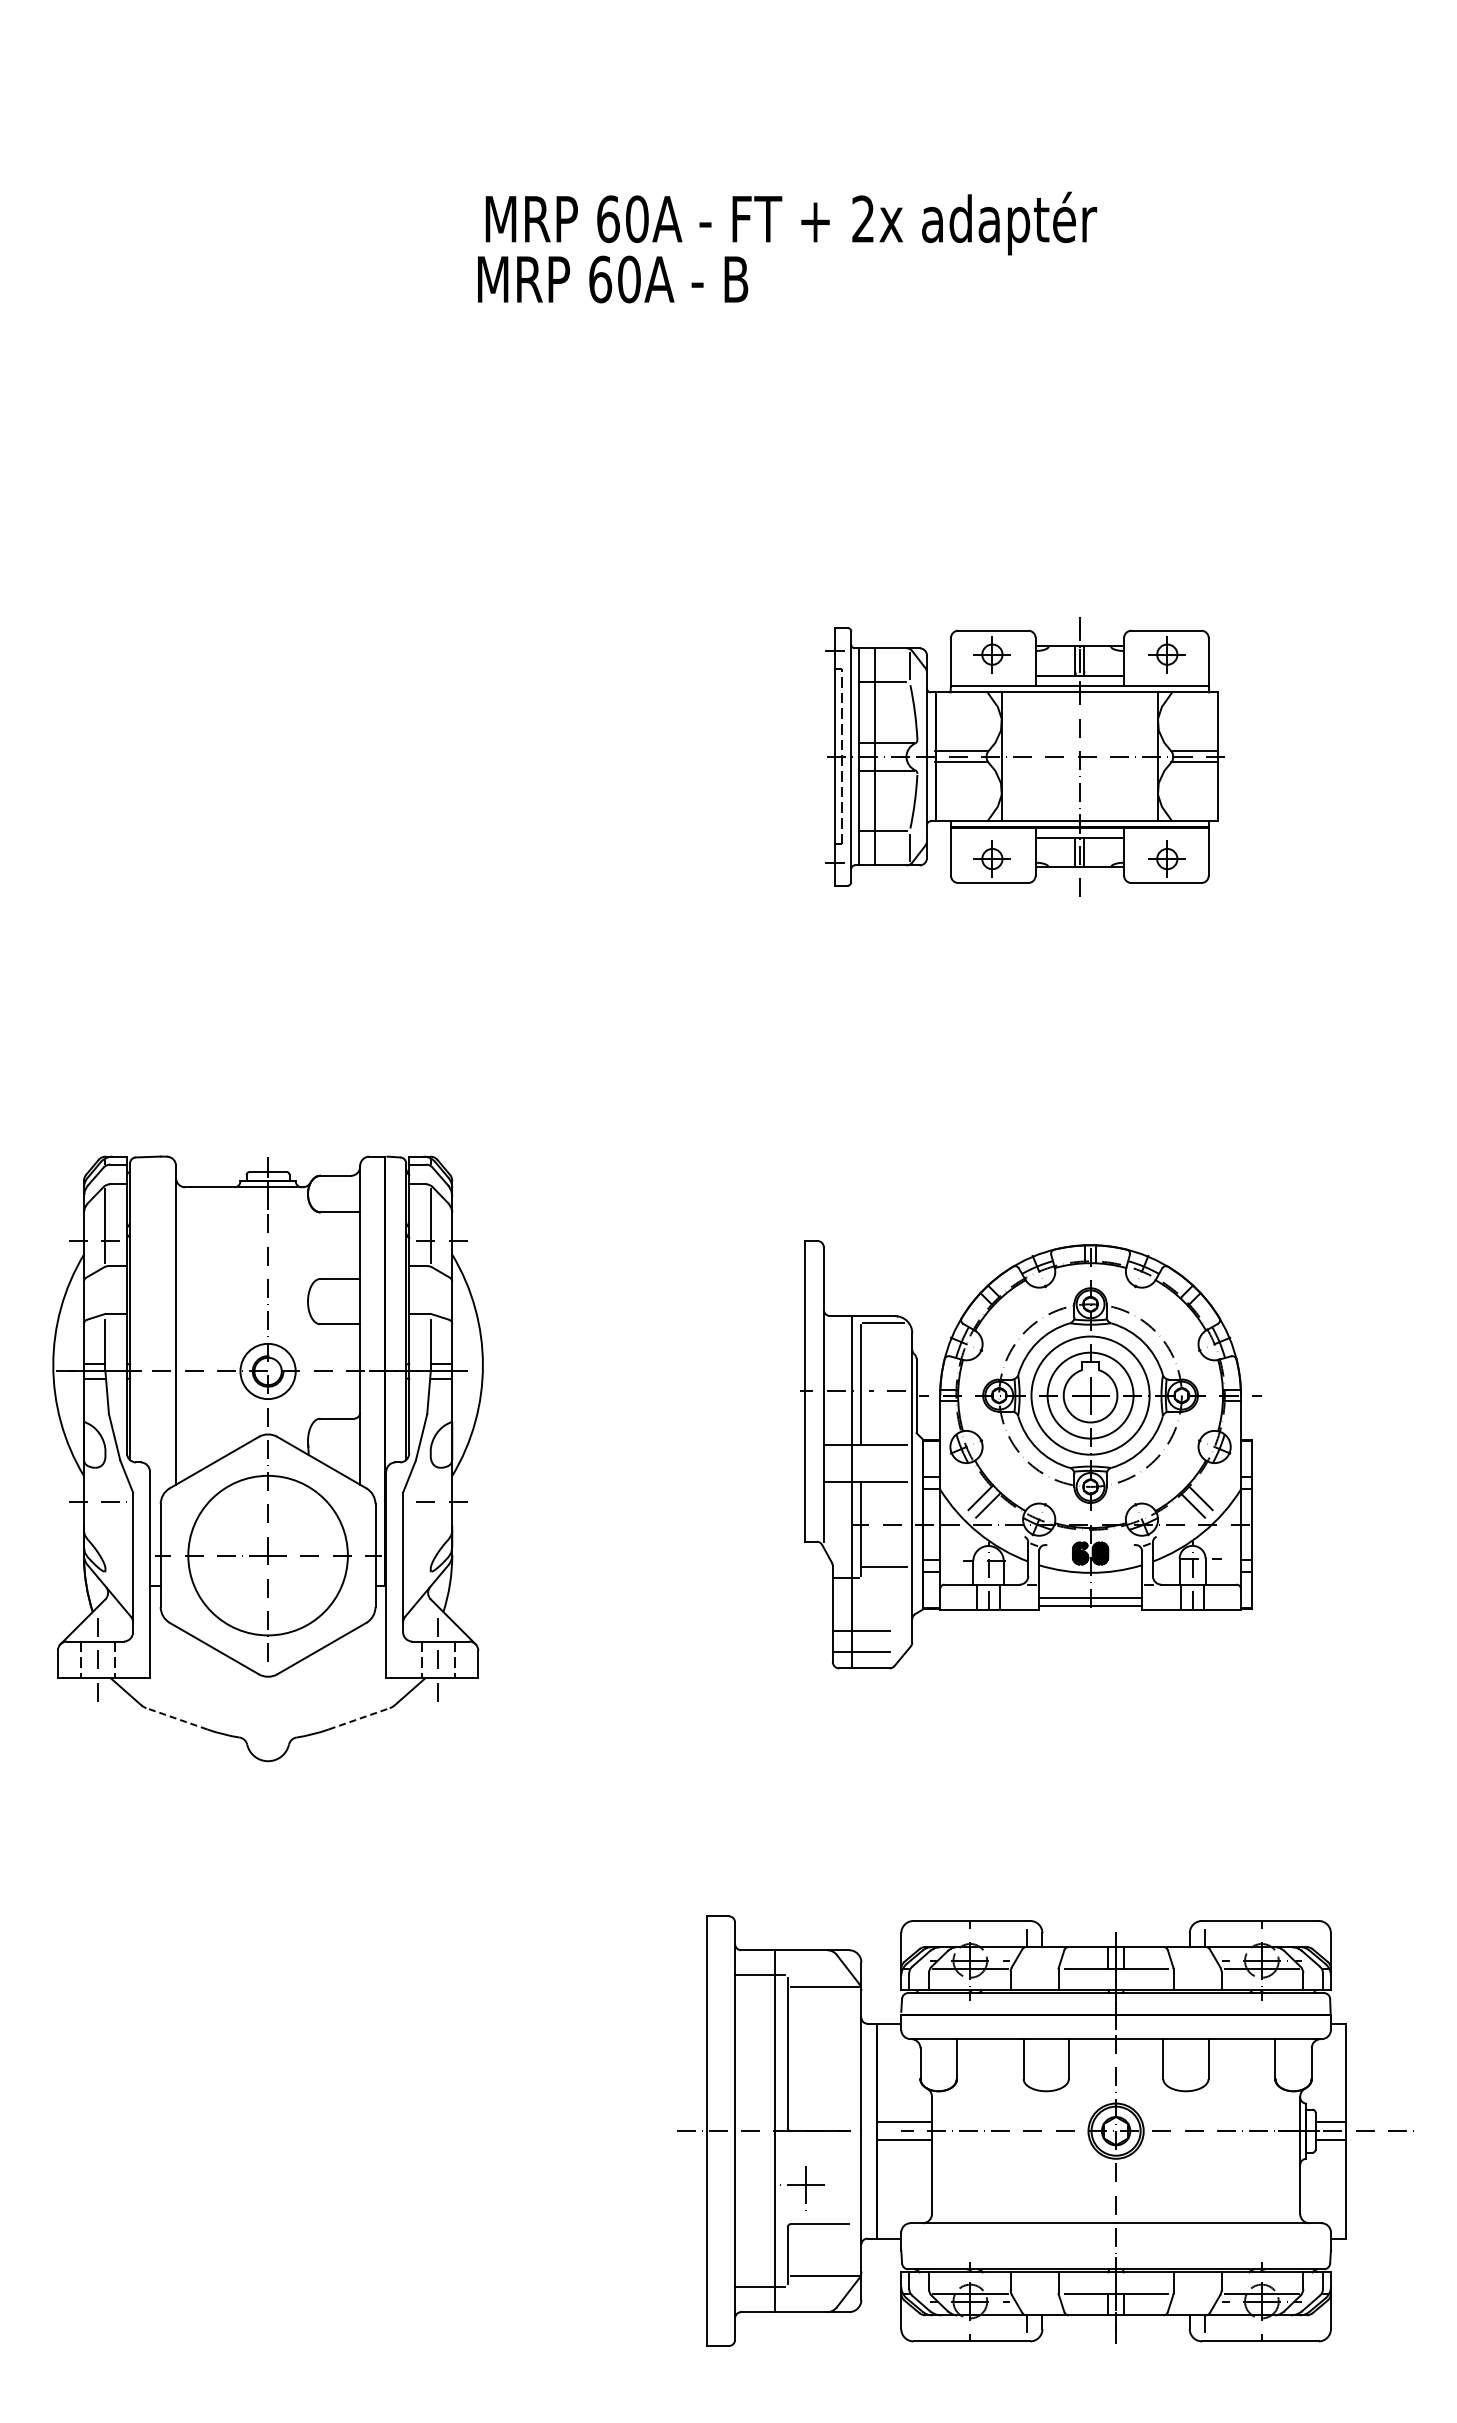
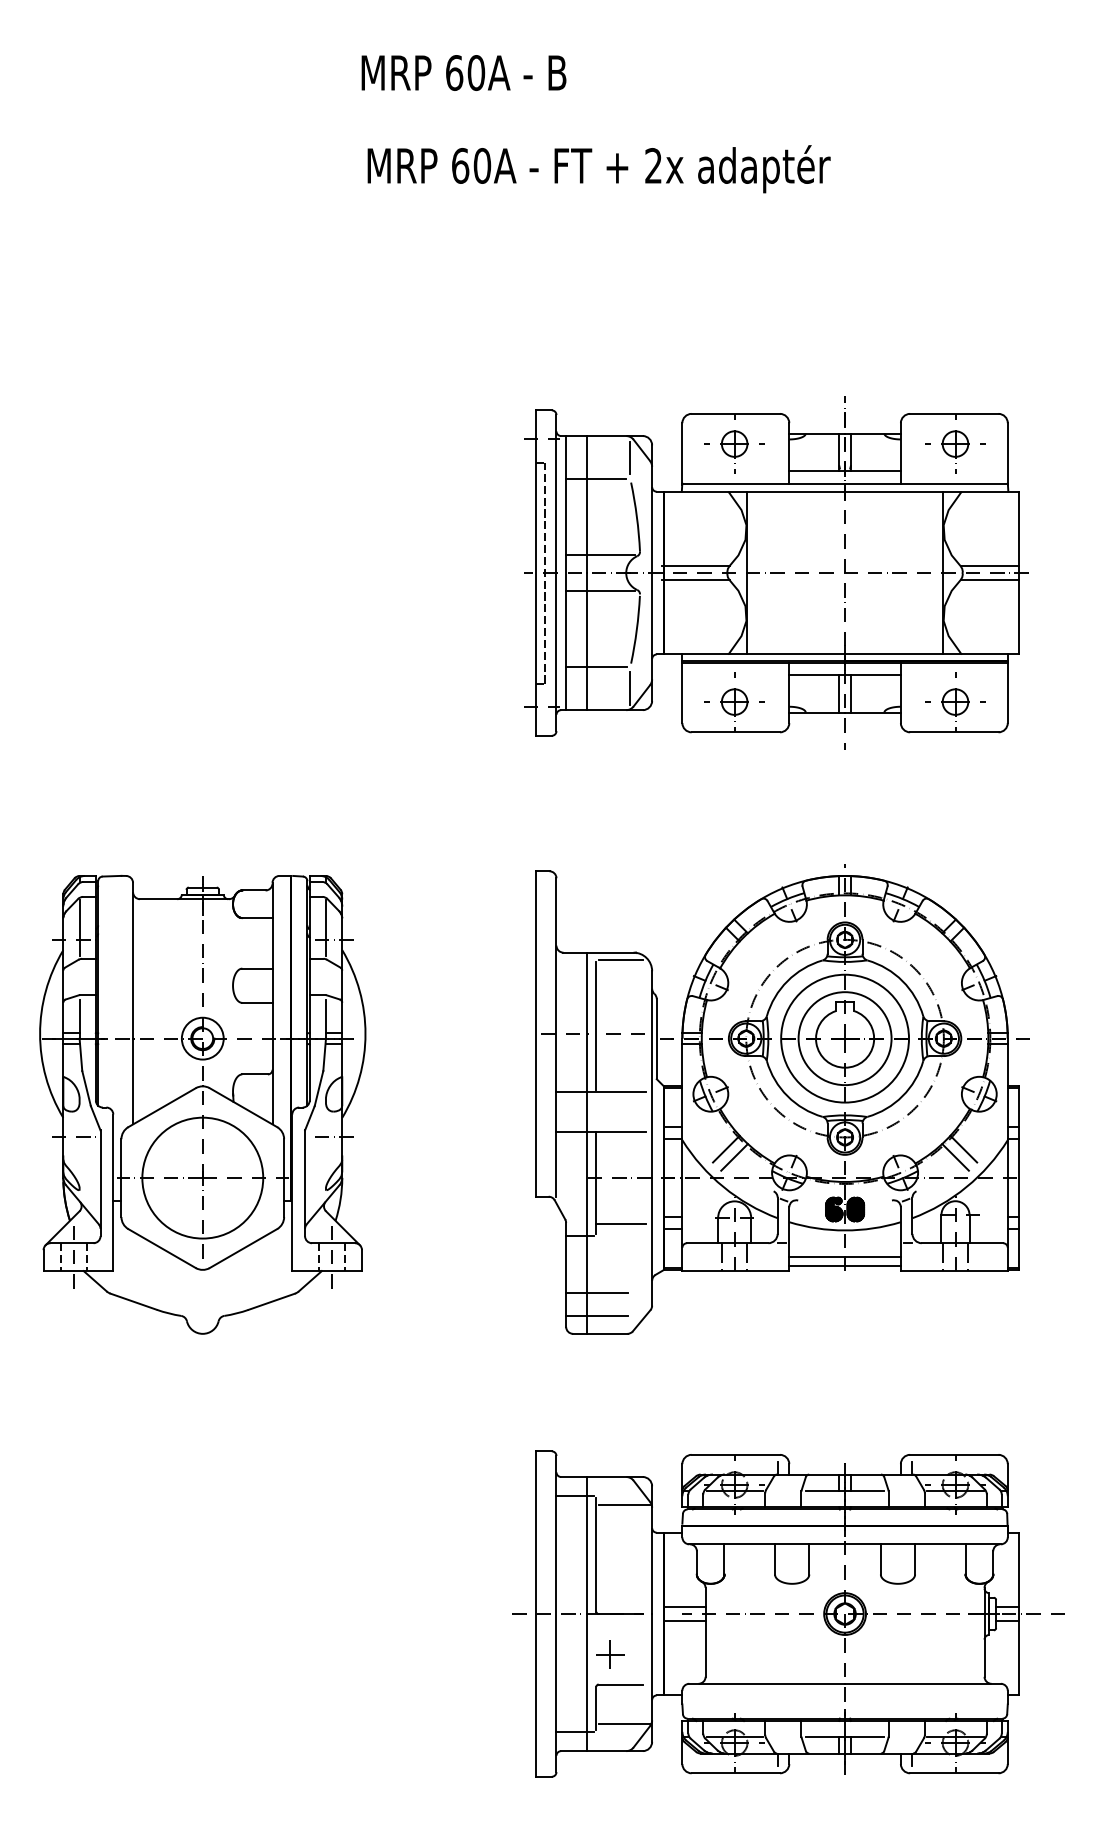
text: (613, 279) -> (464, 72), moved
part: (1025, 756) -> (776, 572), size x1.67
part: (1030, 1451) -> (780, 1099), size x1.43
line: (176, 1718) -> (133, 1301), dashed -> solid
line: (359, 1718) -> (272, 1301), dashed -> solid

